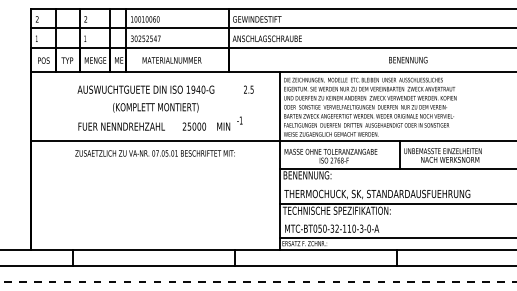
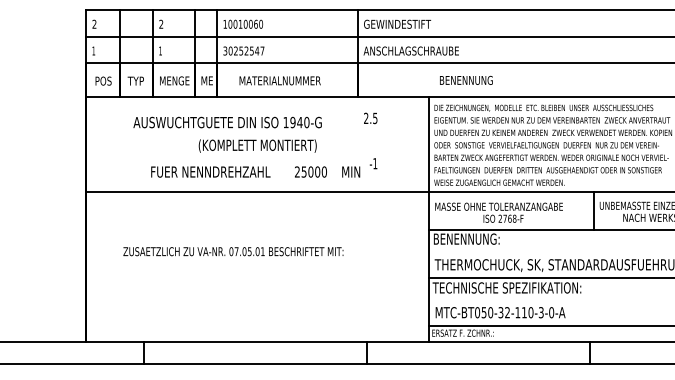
text: (408, 60) -> (466, 80), moved
text: (145, 89) -> (227, 122), moved
text: (248, 89) -> (370, 118), moved
text: (154, 153) -> (232, 251), moved

